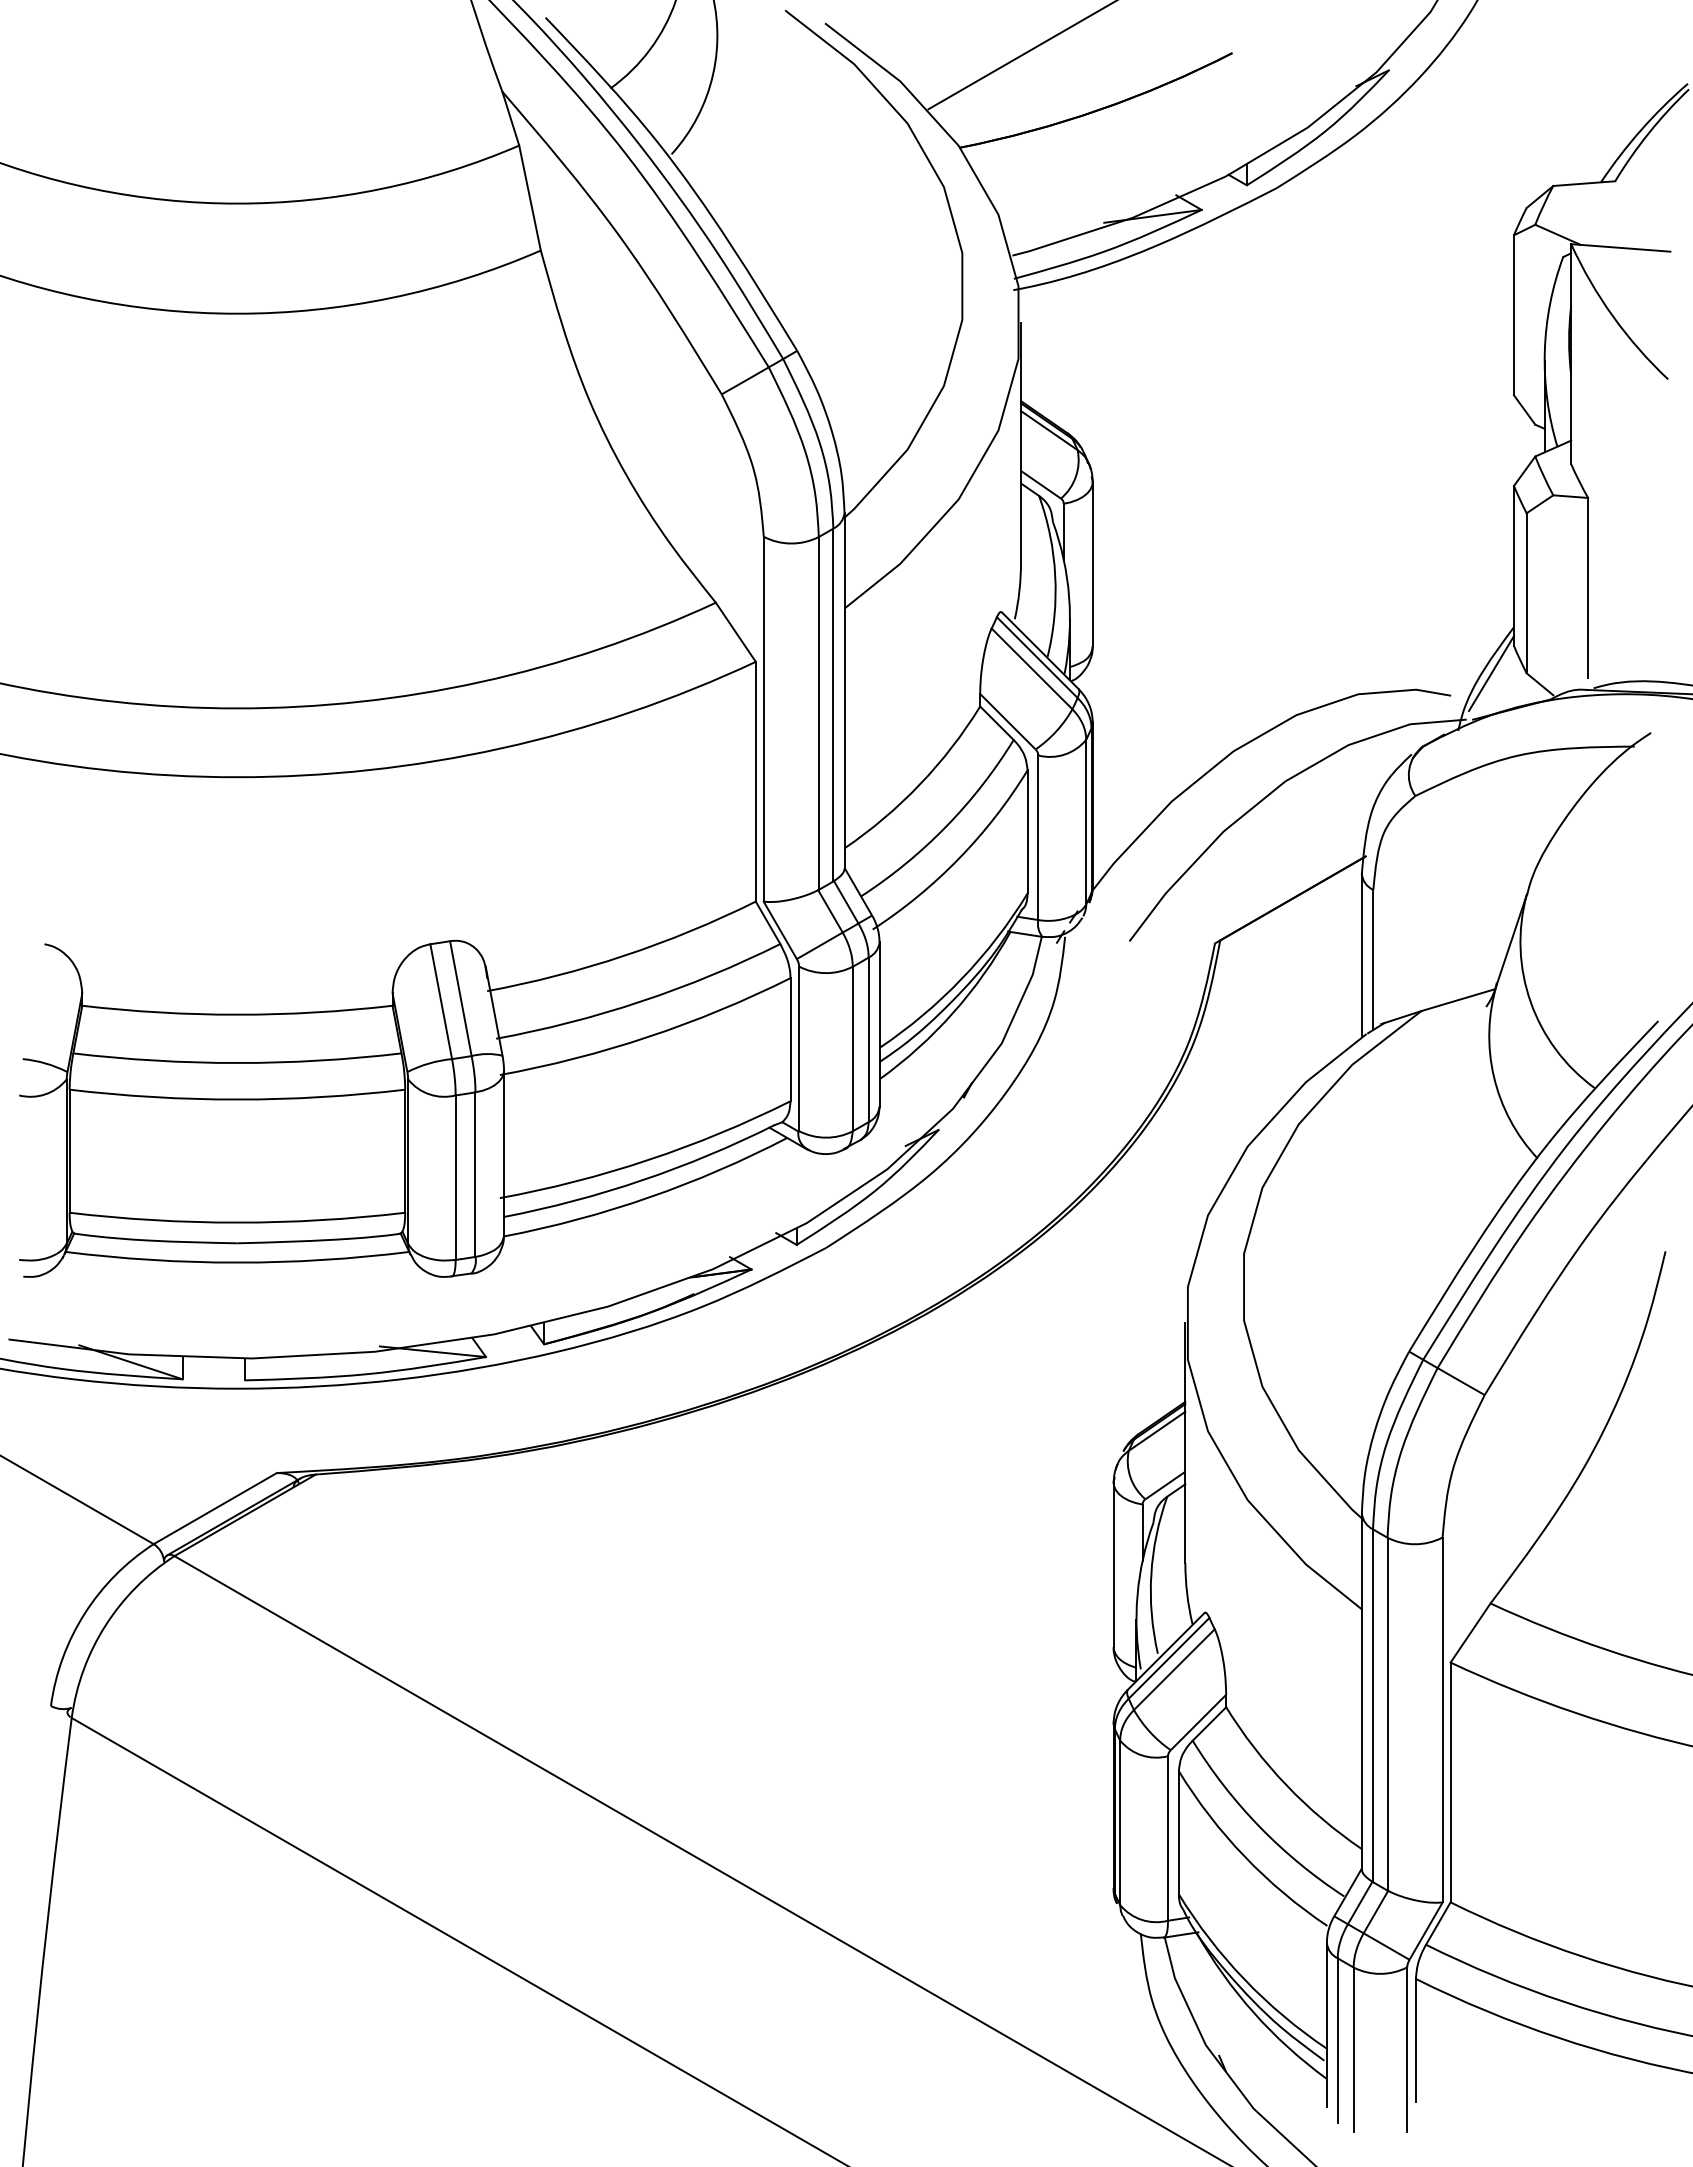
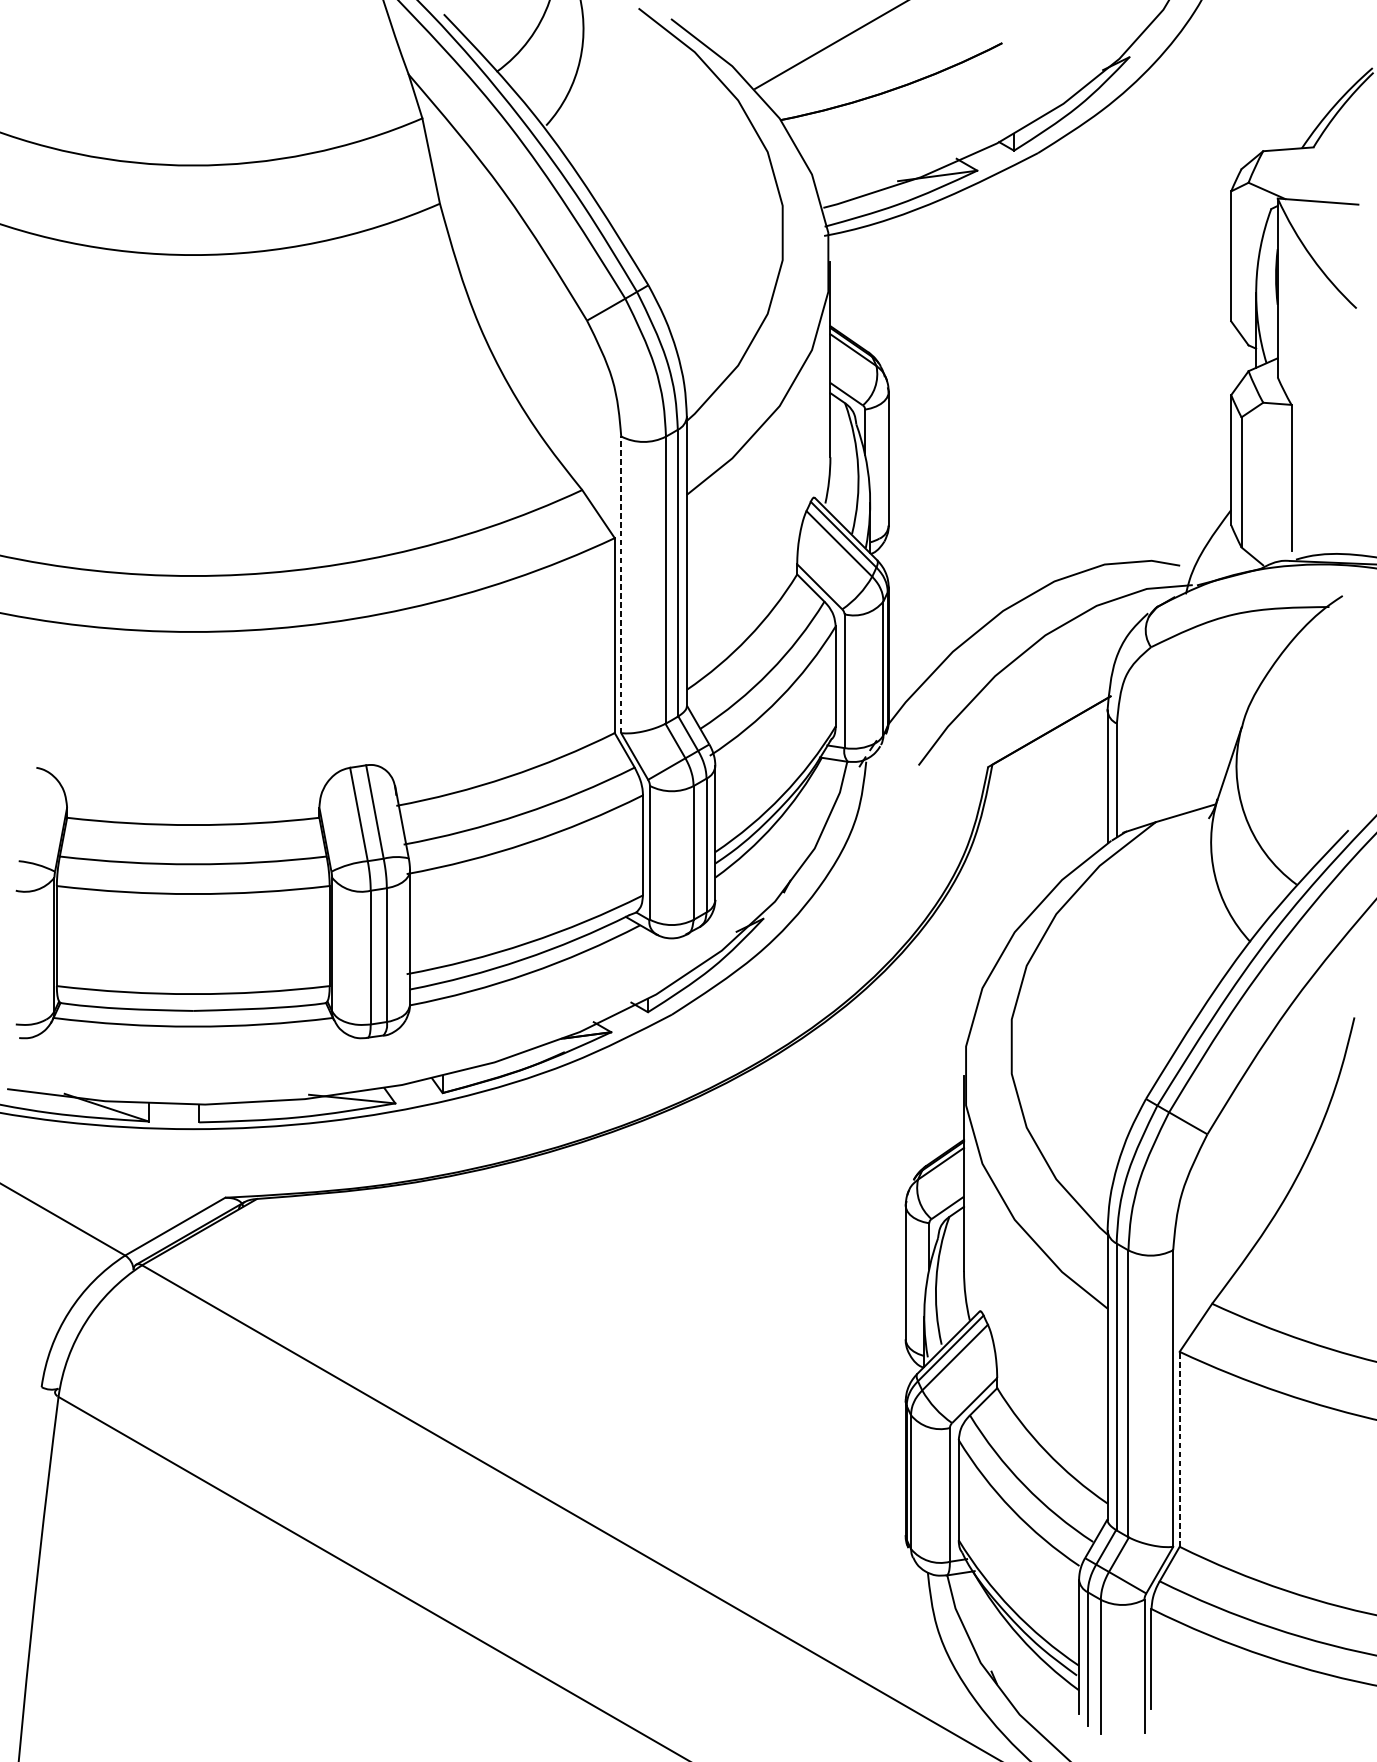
line: (1491, 673) -> (1212, 547), removed
line: (763, 718) -> (621, 584), solid -> dashed
line: (1450, 1782) -> (1179, 1449), solid -> dashed

